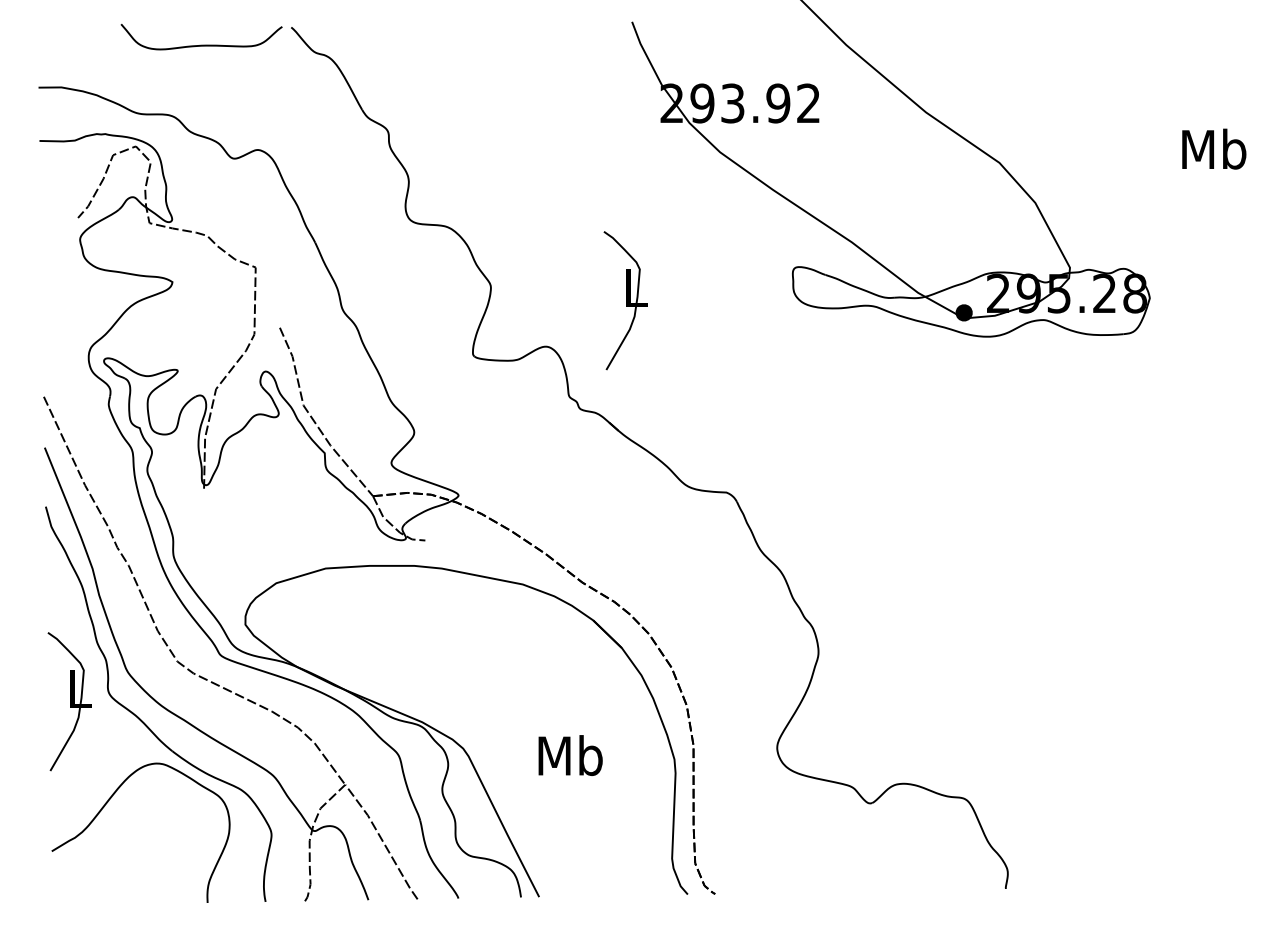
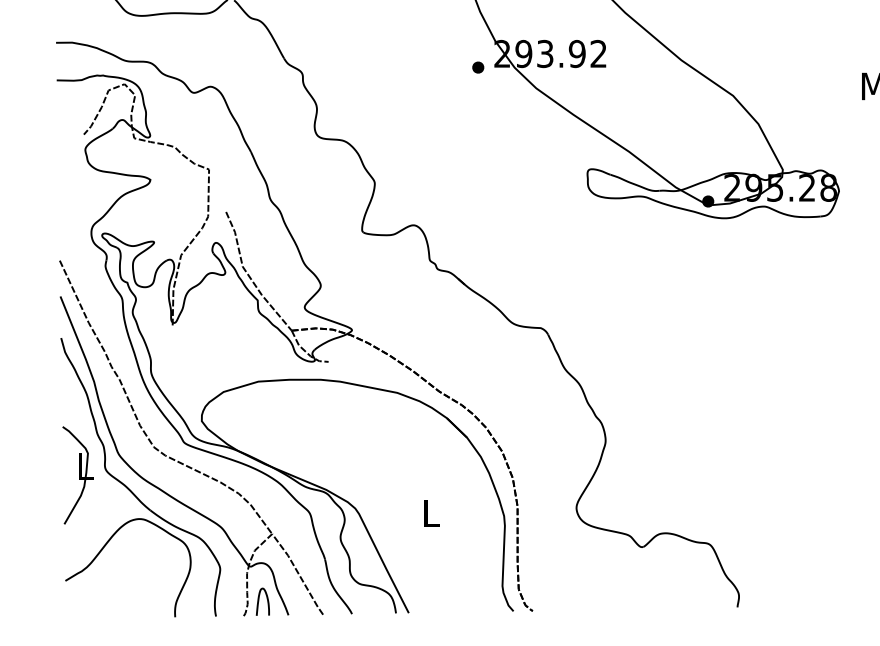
part: (637, 122) -> (478, 67), added
part: (625, 300) -> (469, 192), removed
text: (570, 755) -> (430, 513), Mb -> L
curve: (326, 880) -> (258, 601), added

